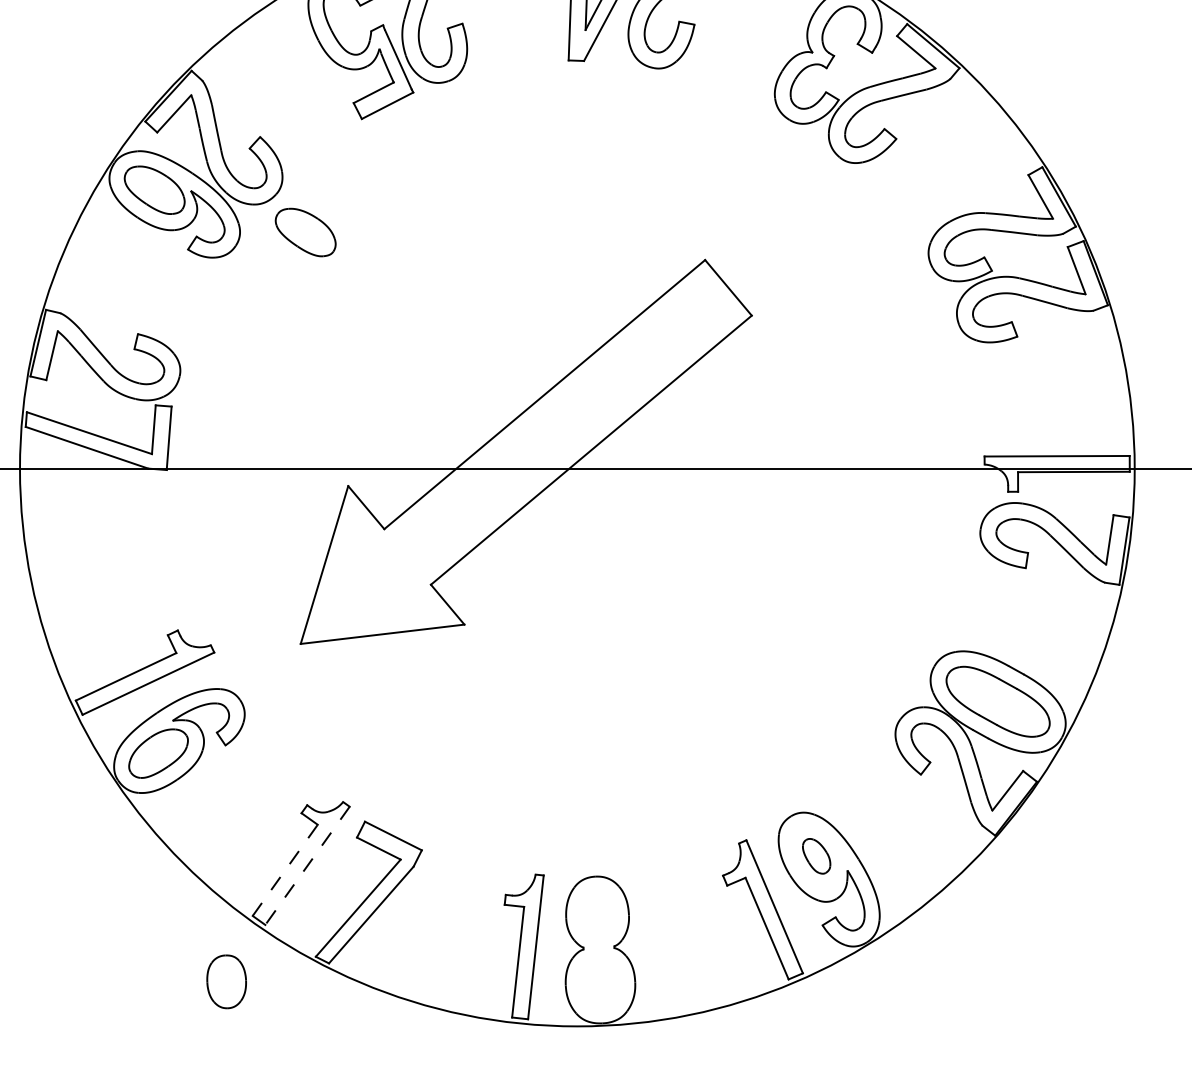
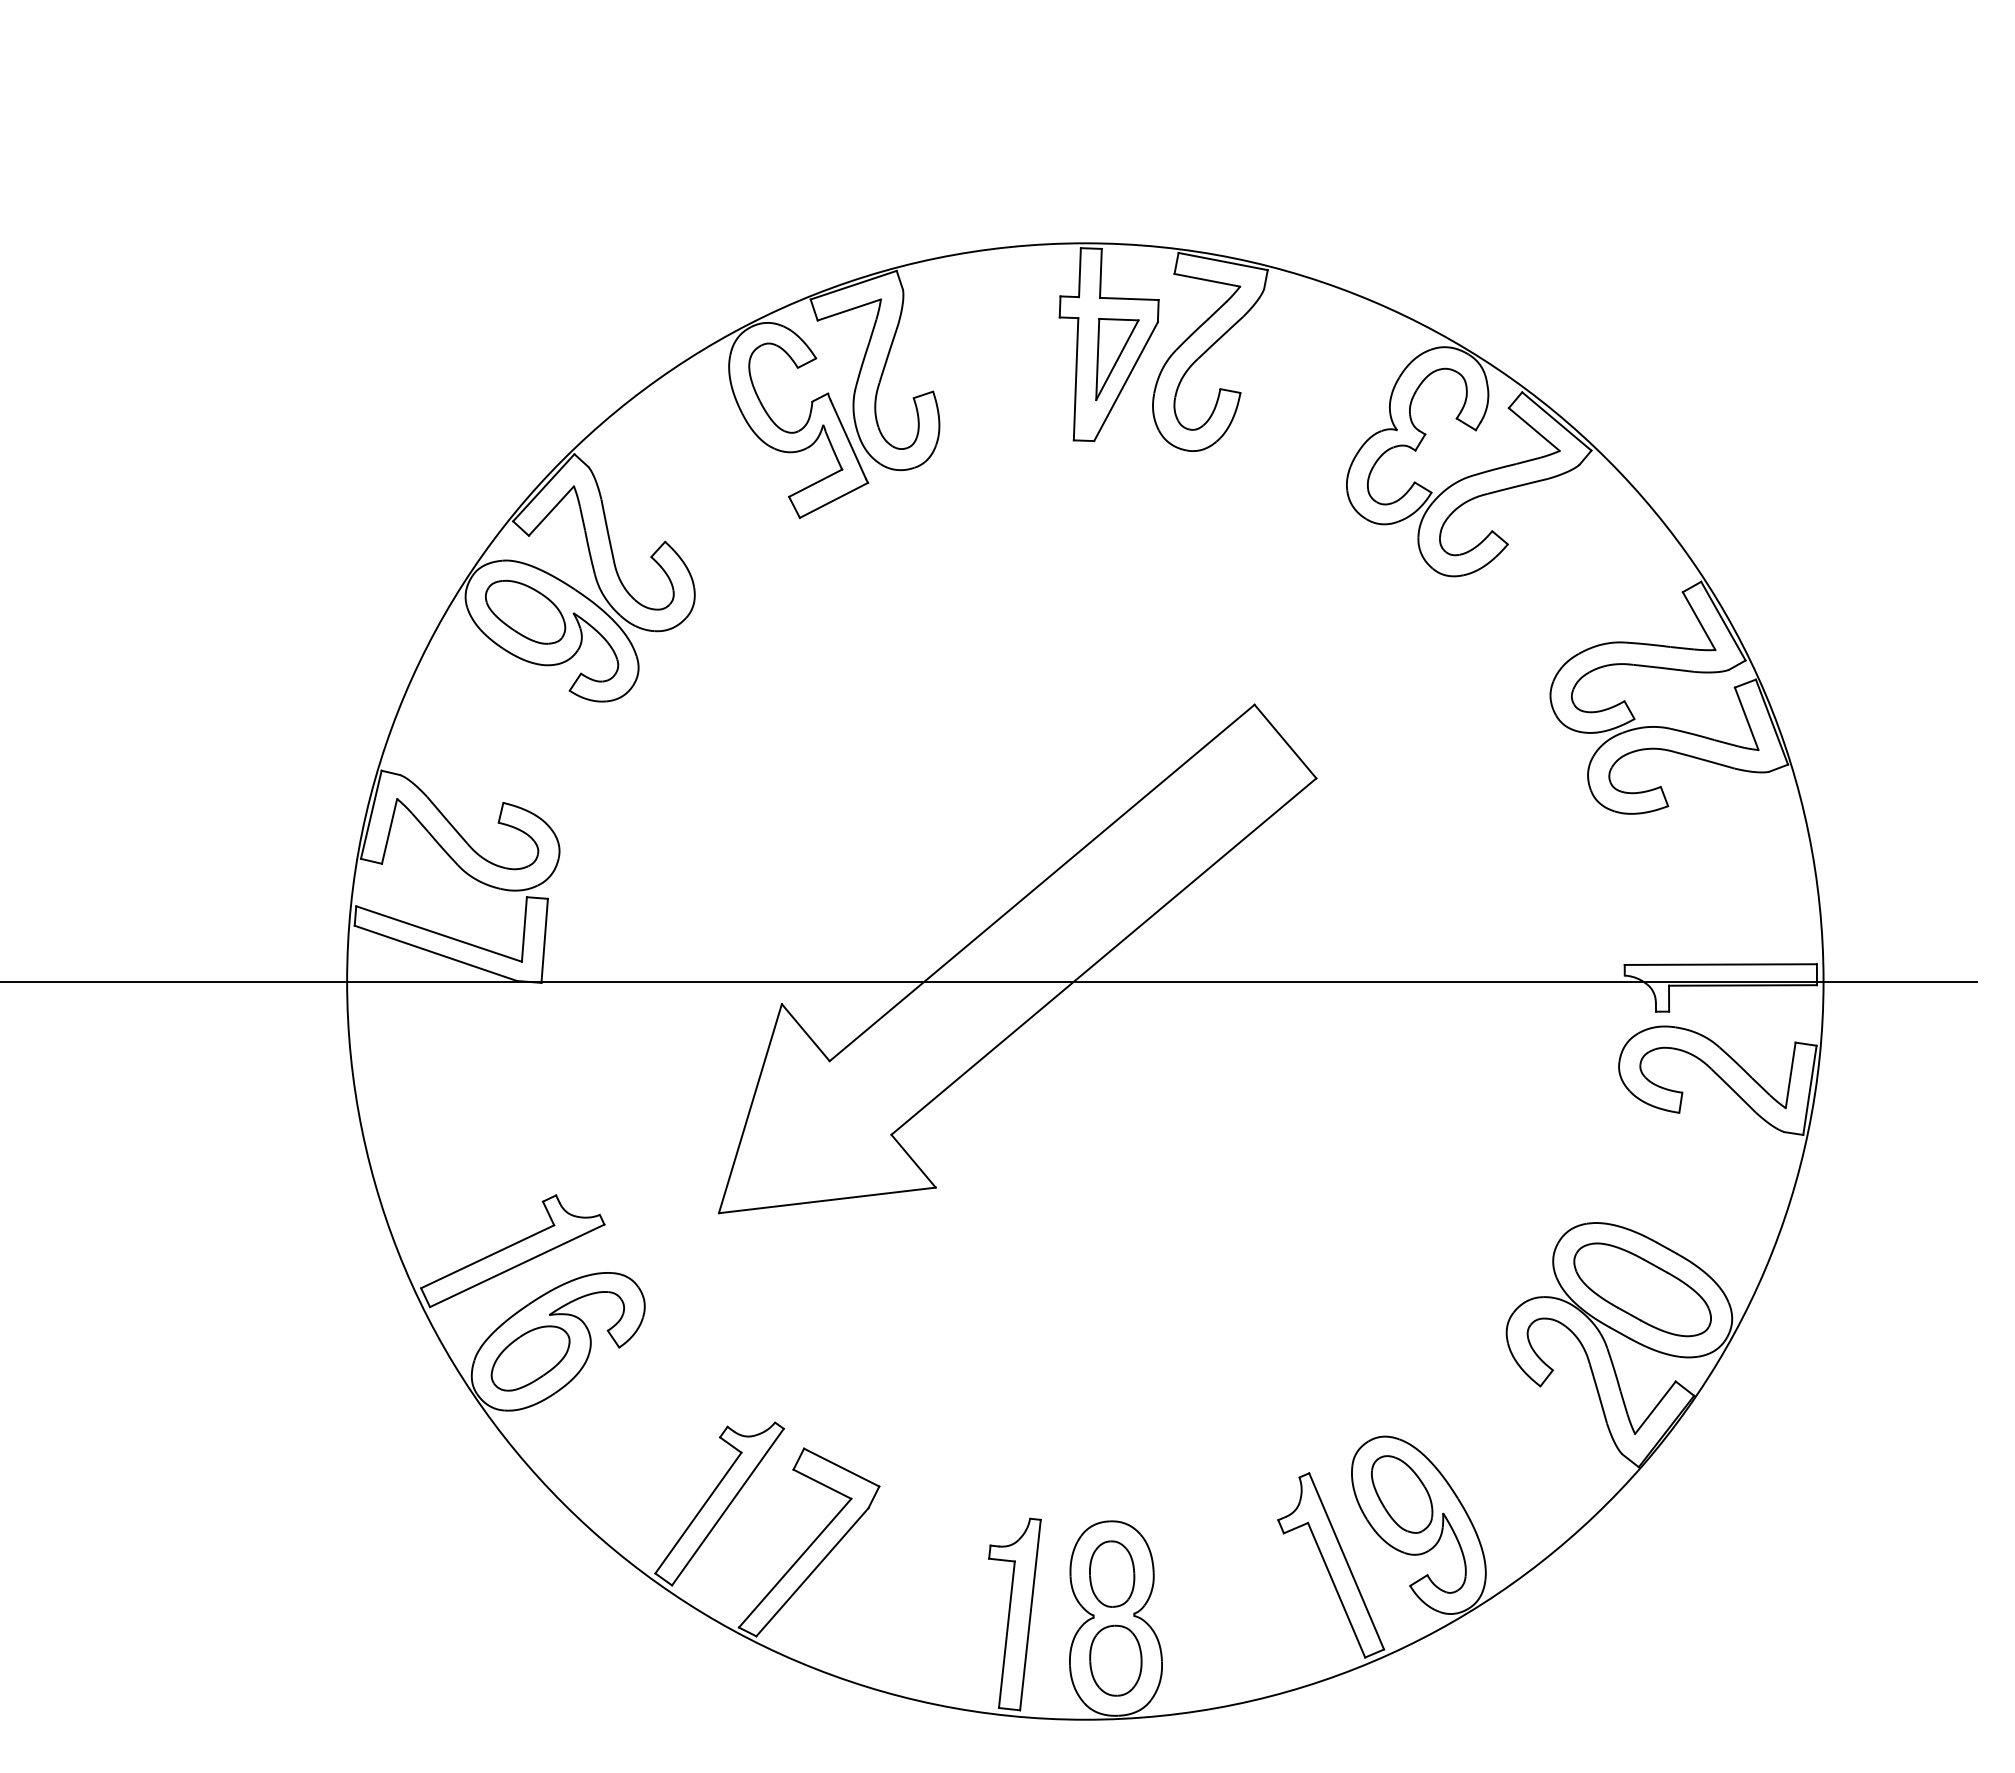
part: (305, 231) -> (725, 667), removed
part: (816, 856) -> (1402, 1494), size x1.67
line: (307, 866) -> (727, 1507), dashed -> solid
line: (285, 869) -> (698, 1512), dashed -> solid
part: (597, 915) -> (1112, 1573), added
part: (226, 981) -> (1115, 1660), moved

